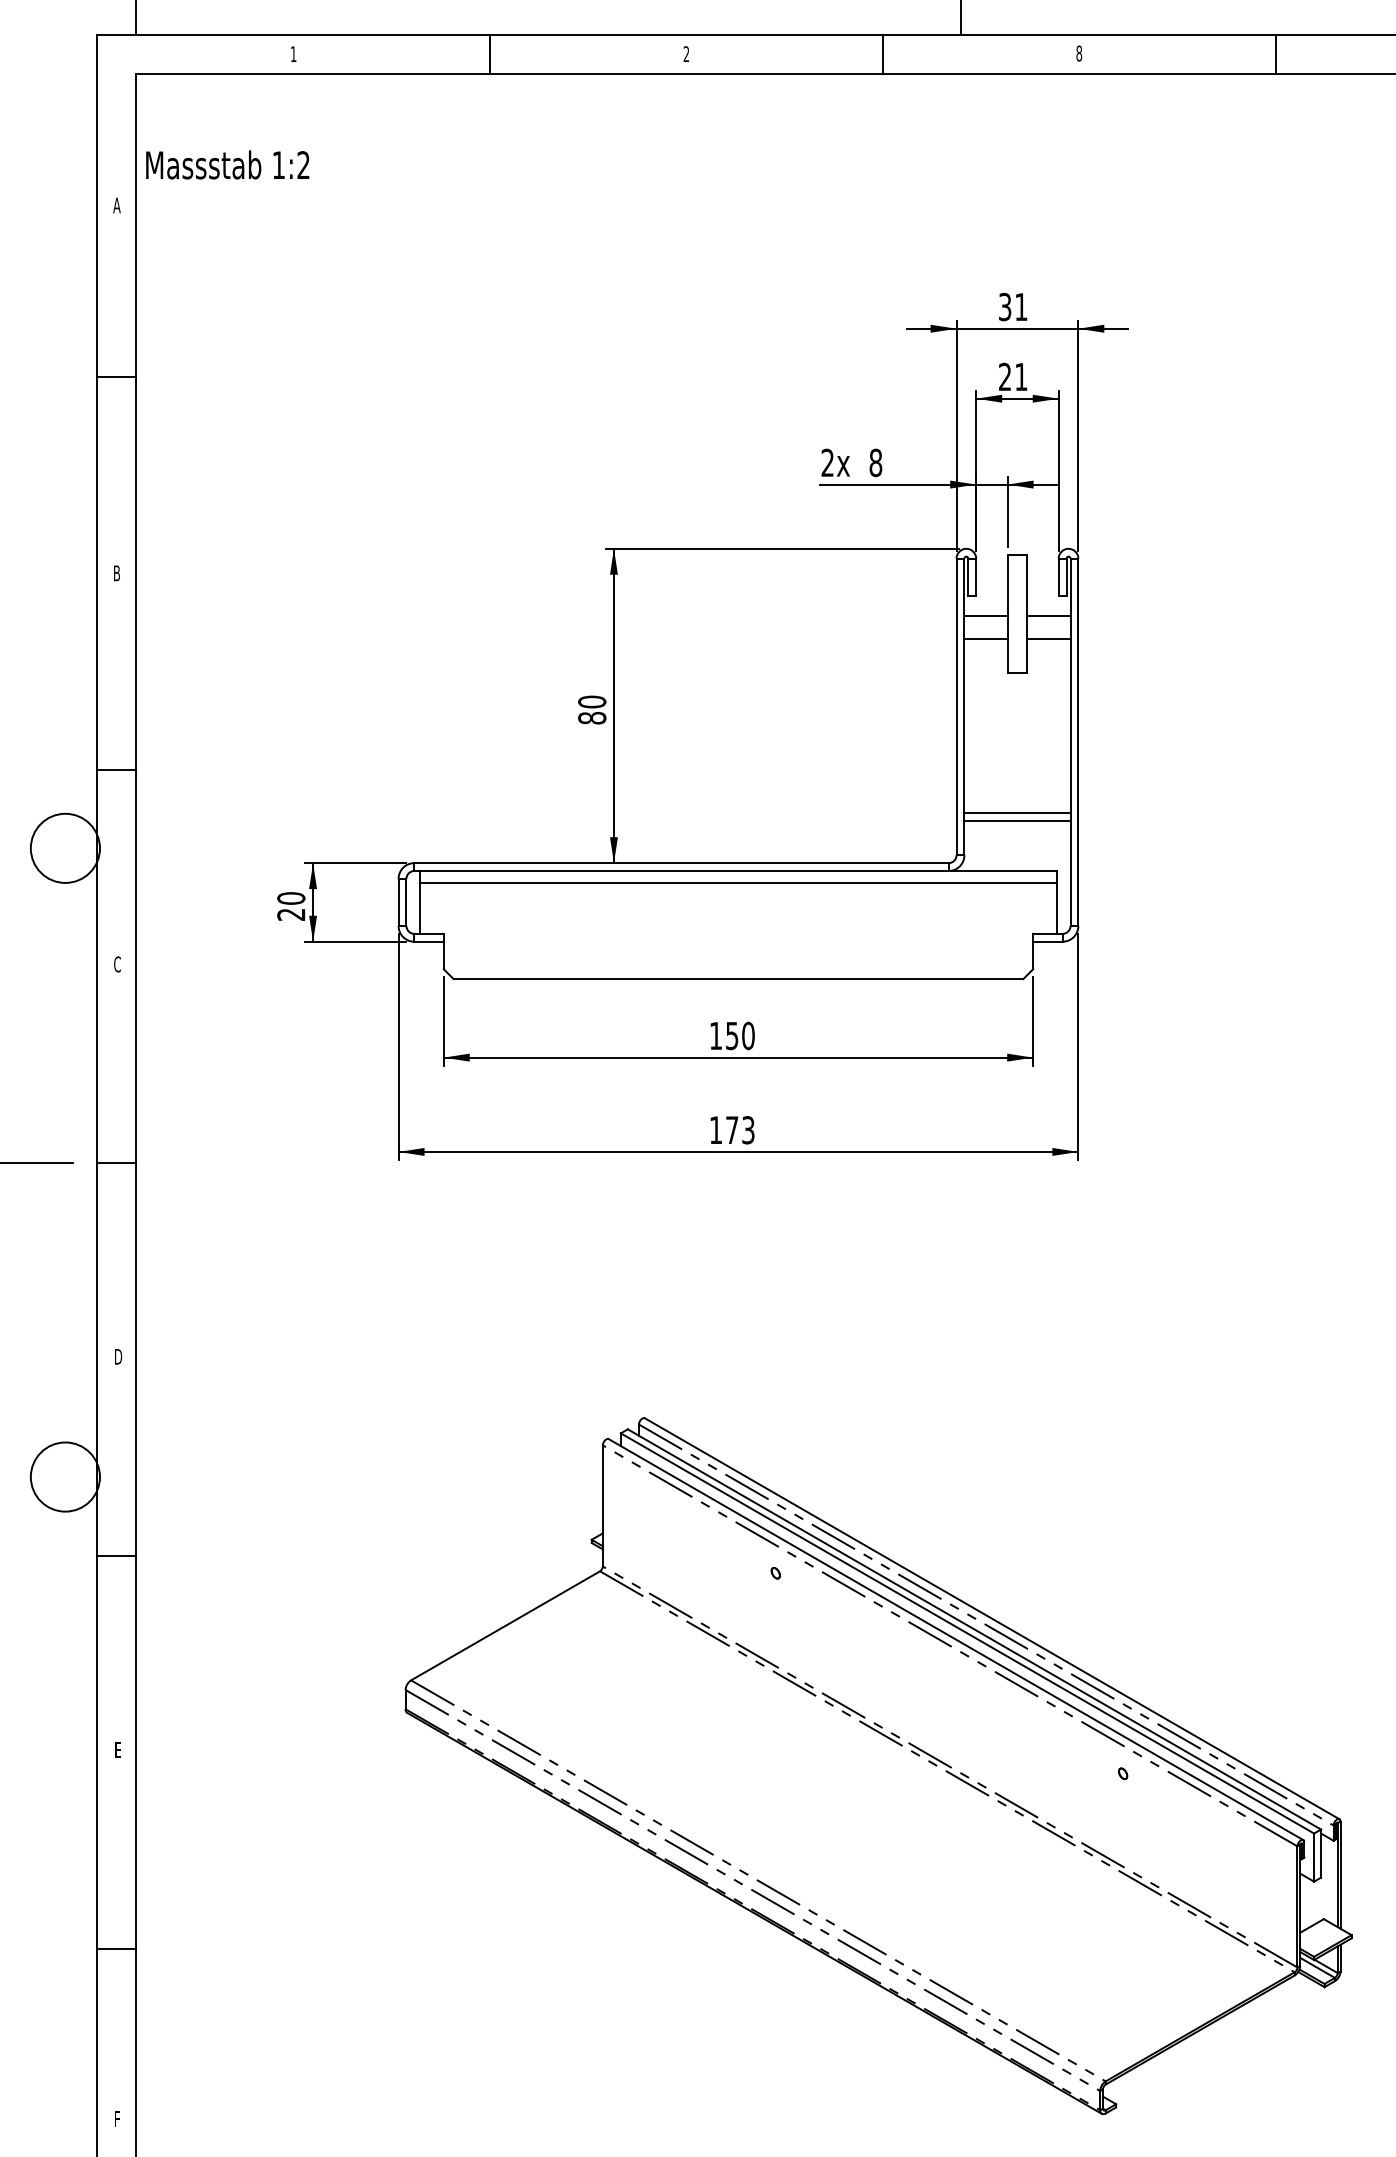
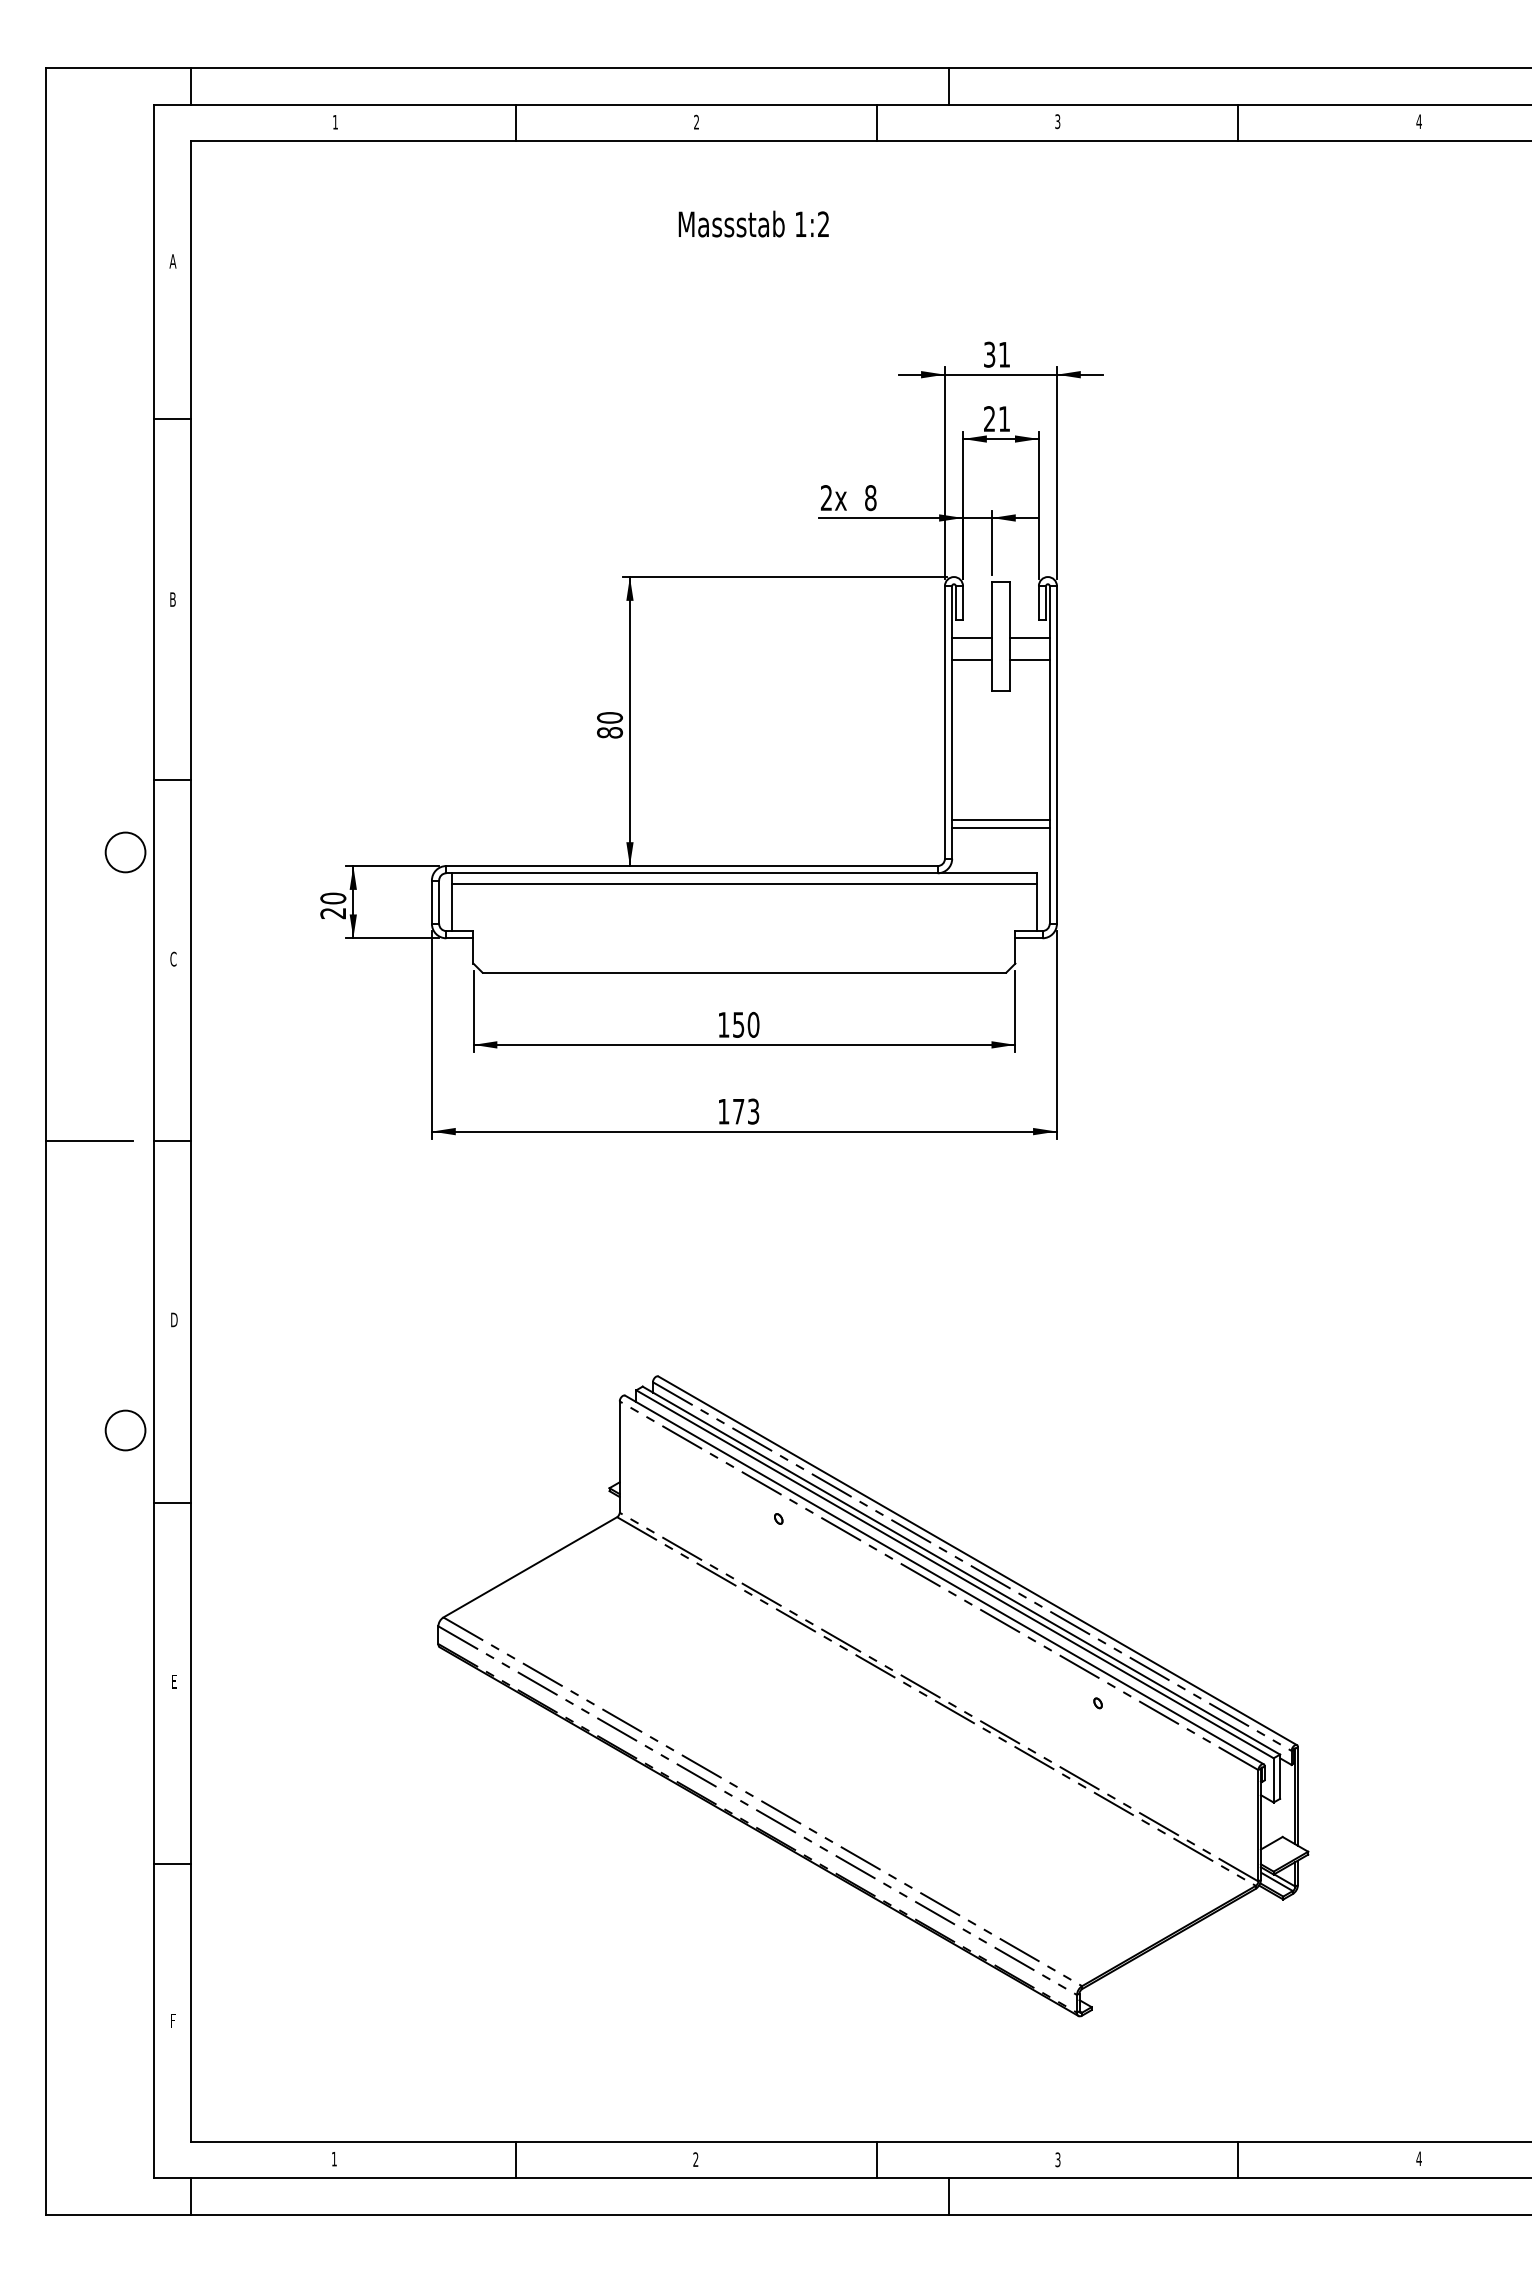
text: (1078, 53) -> (1057, 121), 8 -> 3
text: (227, 164) -> (753, 223), moved
circle: (65, 848) -> (125, 852), size x0.62
circle: (65, 1477) -> (125, 1430), size x0.62

